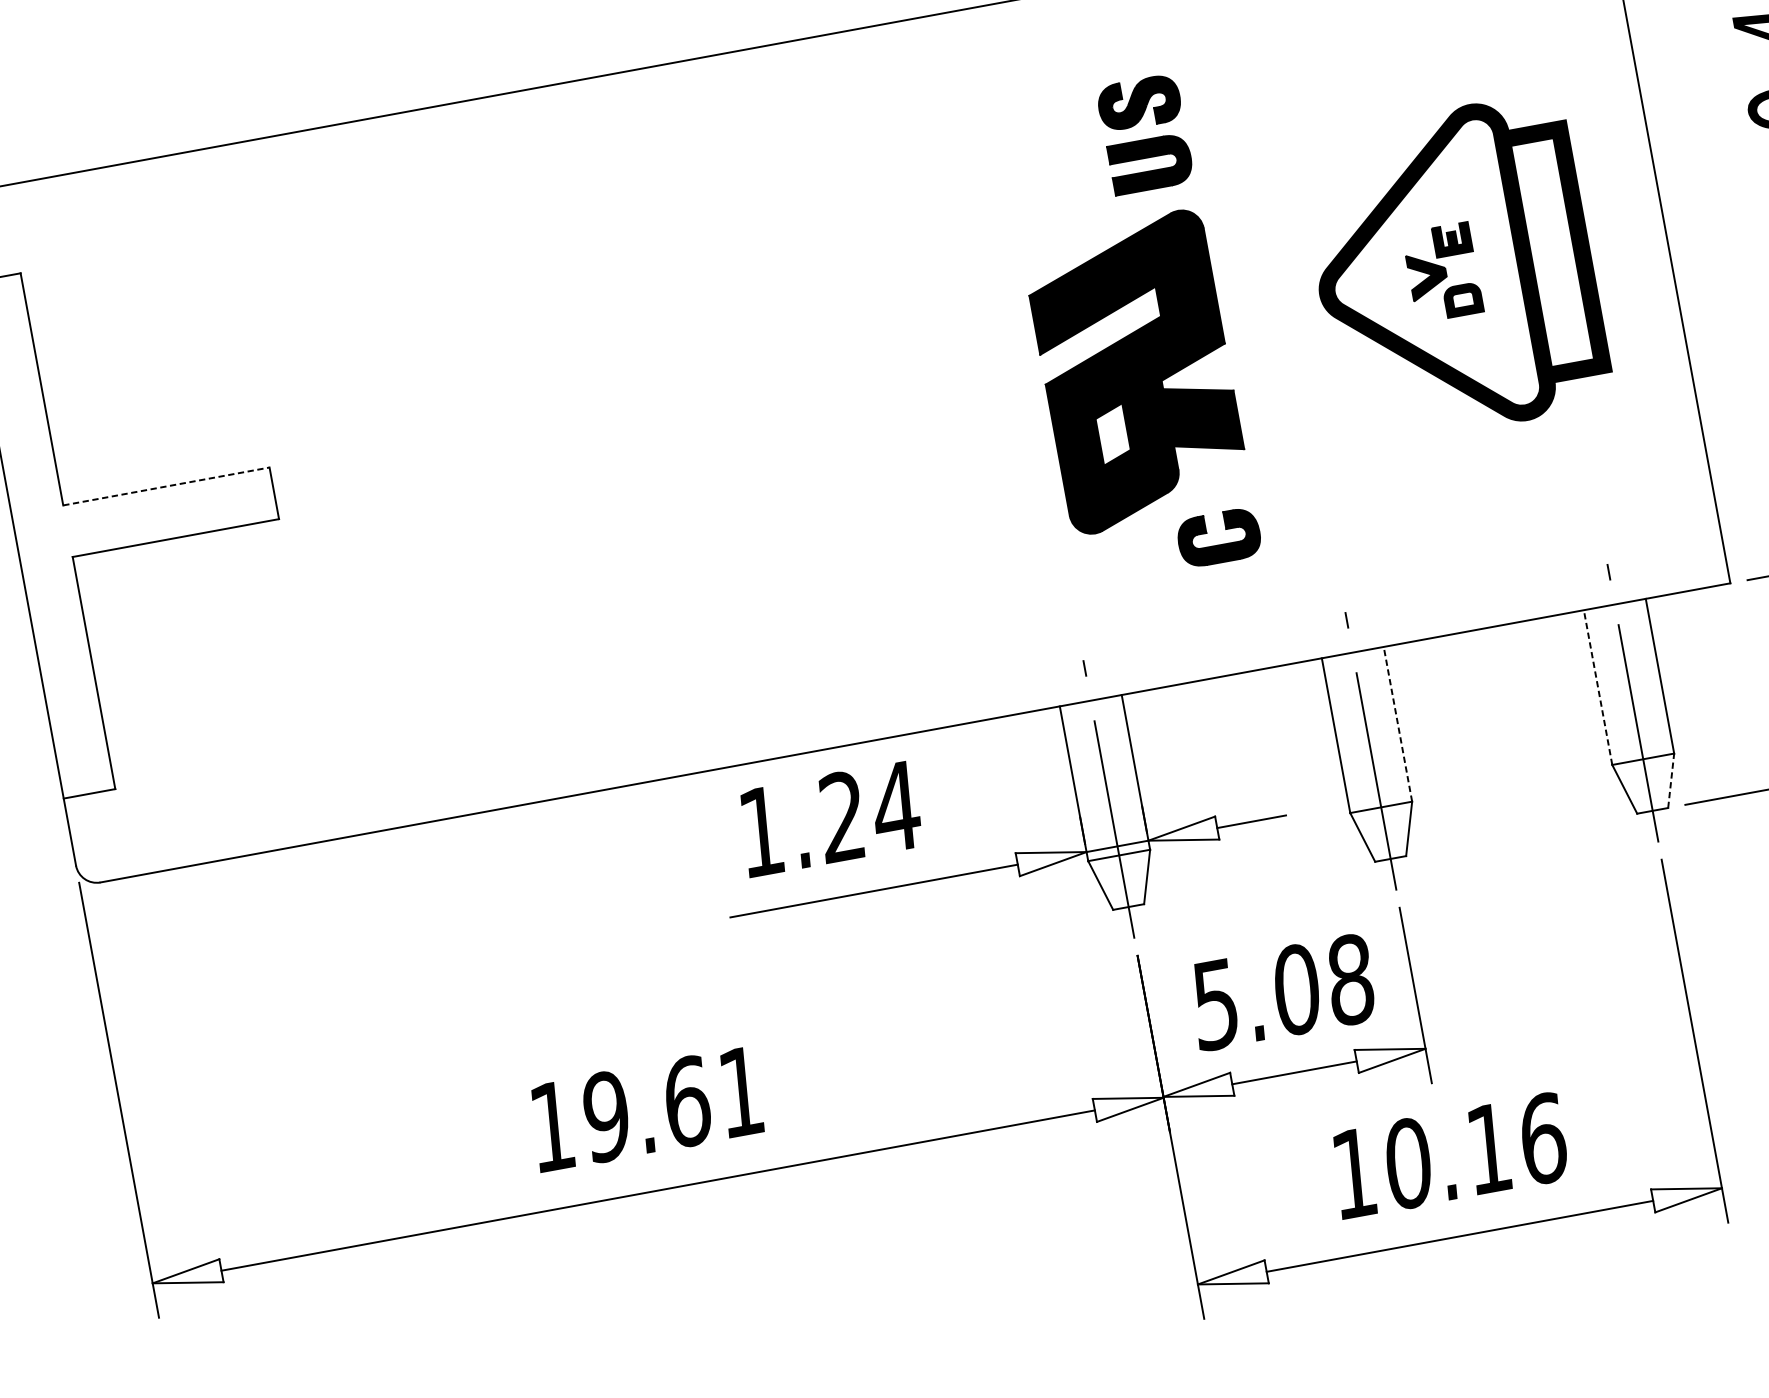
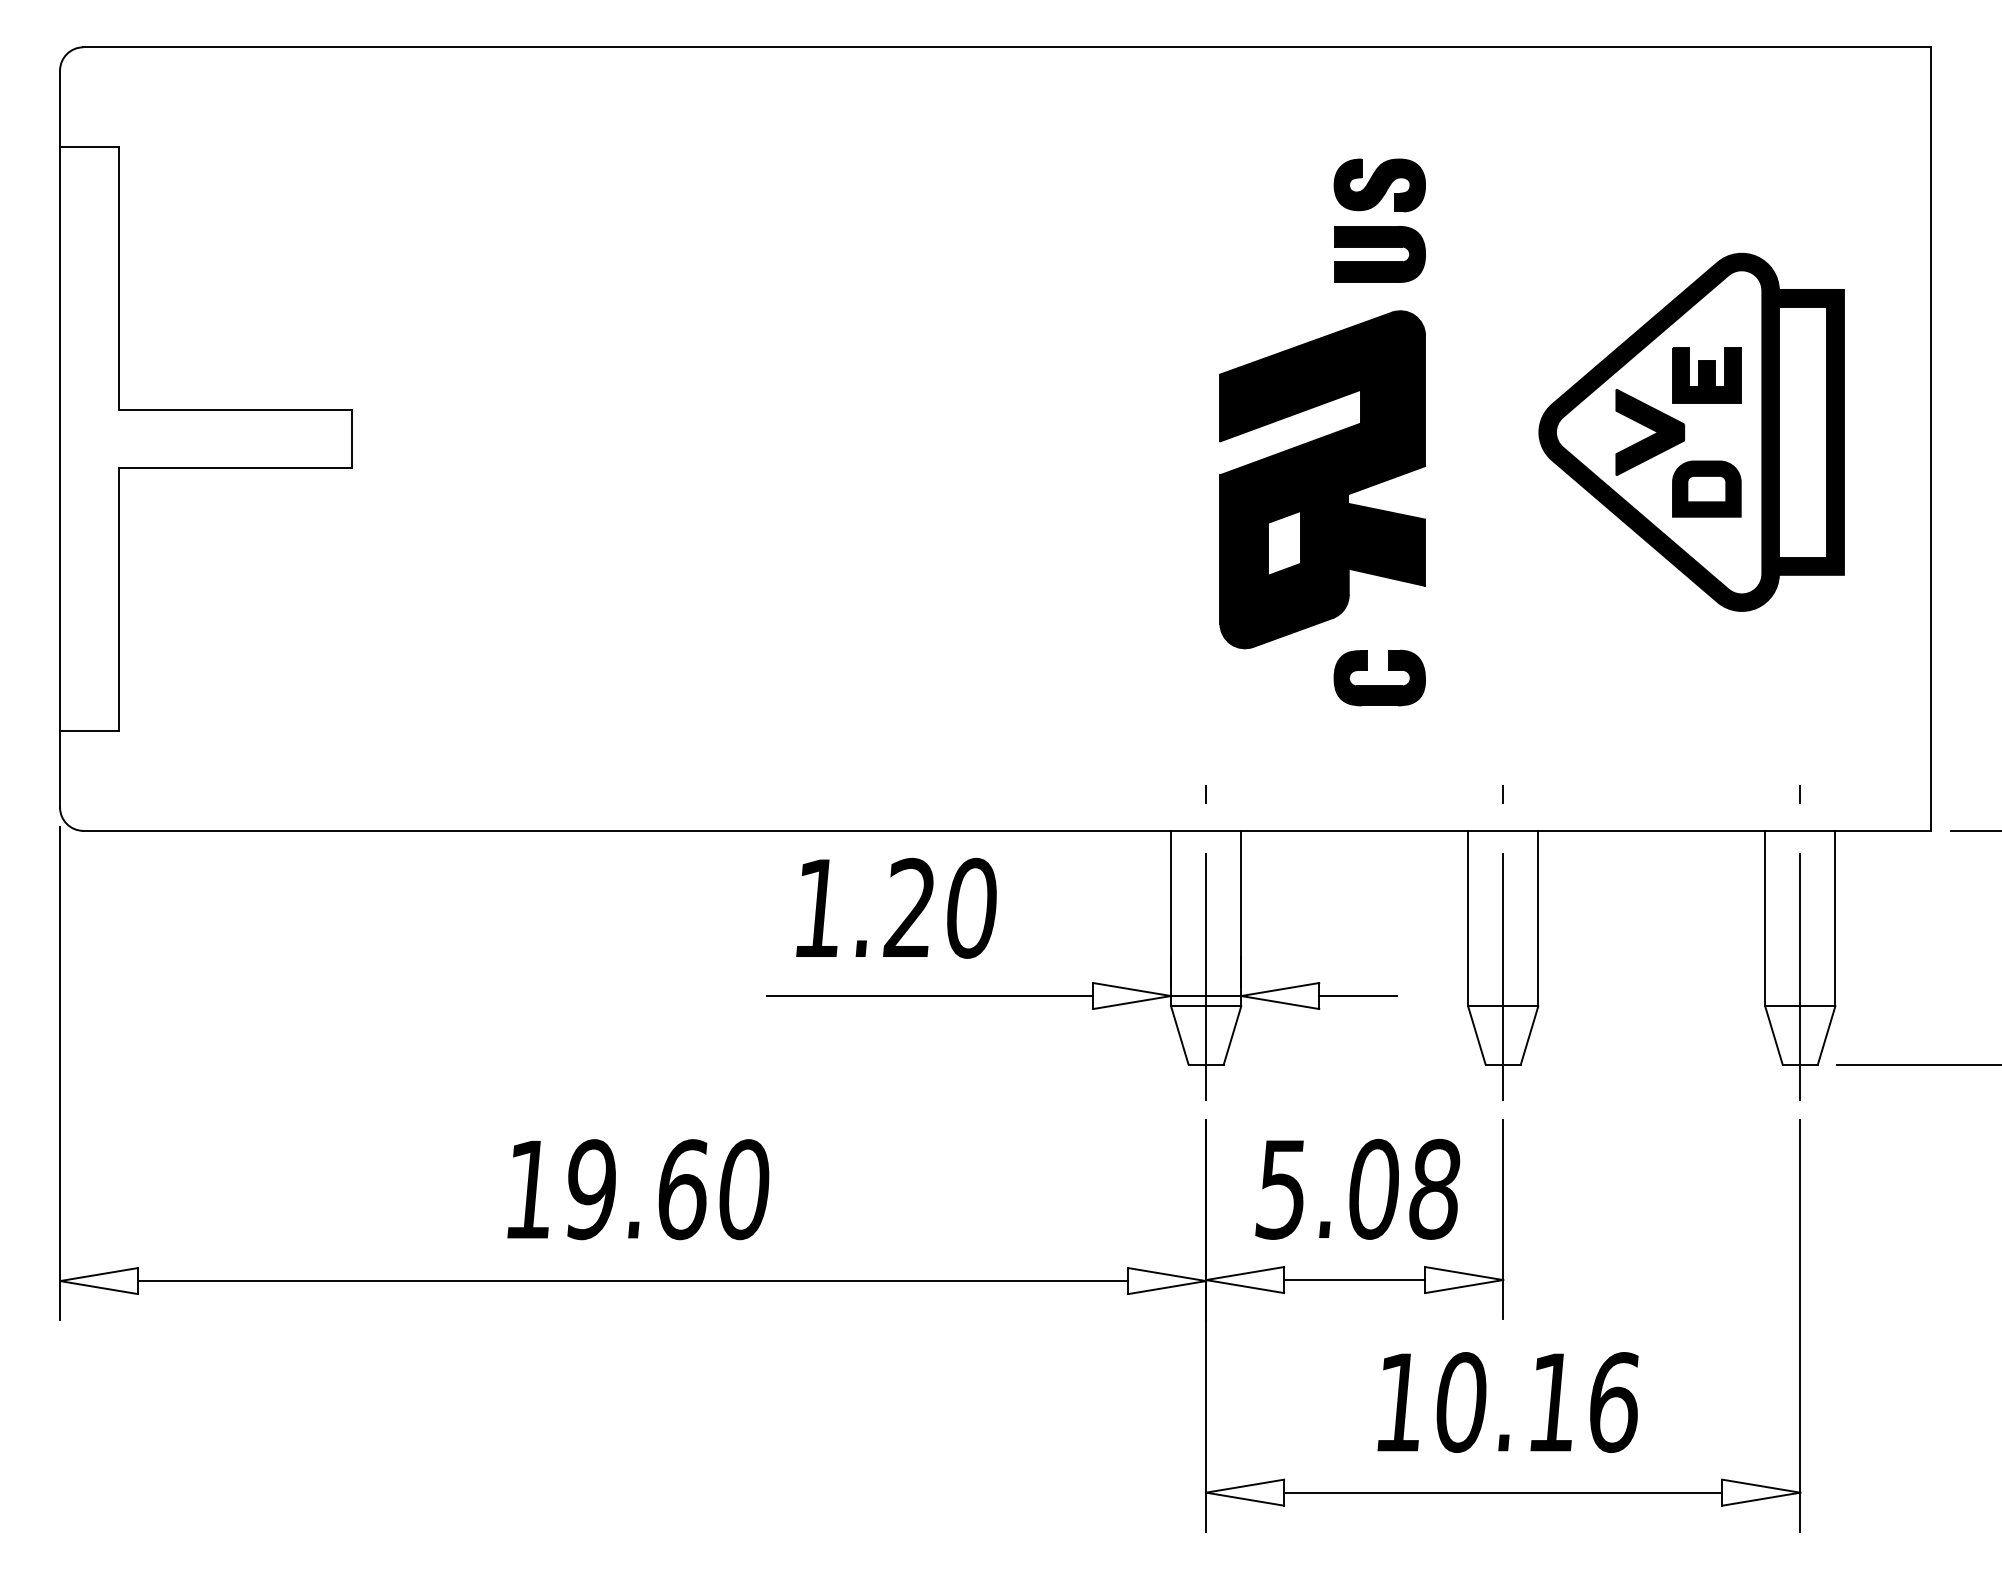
part: (1442, 272) -> (1678, 432), size x1.67
line: (166, 486) -> (235, 409), dashed -> solid
line: (1598, 687) -> (1765, 918), dashed -> solid
line: (1398, 724) -> (1538, 918), dashed -> solid
line: (1671, 780) -> (1826, 1035), dashed -> solid
text: (895, 806) -> (970, 907), 1.24 -> 1.20
text: (741, 1091) -> (744, 1189), 19.61 -> 19.60

